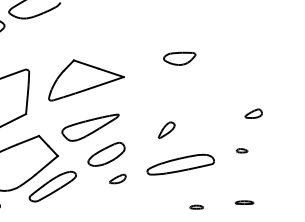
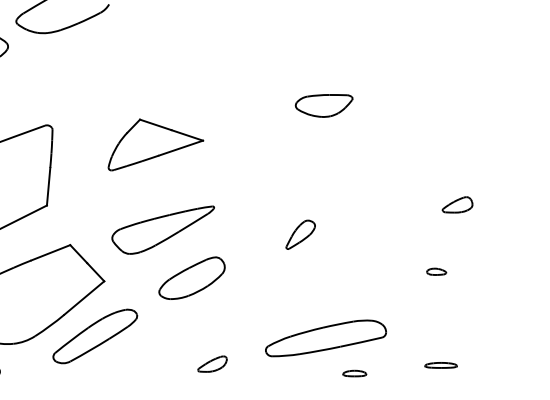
part: (86, 80) -> (155, 144), size x0.7
part: (180, 164) -> (325, 337), moved
part: (117, 178) -> (211, 363), moved

